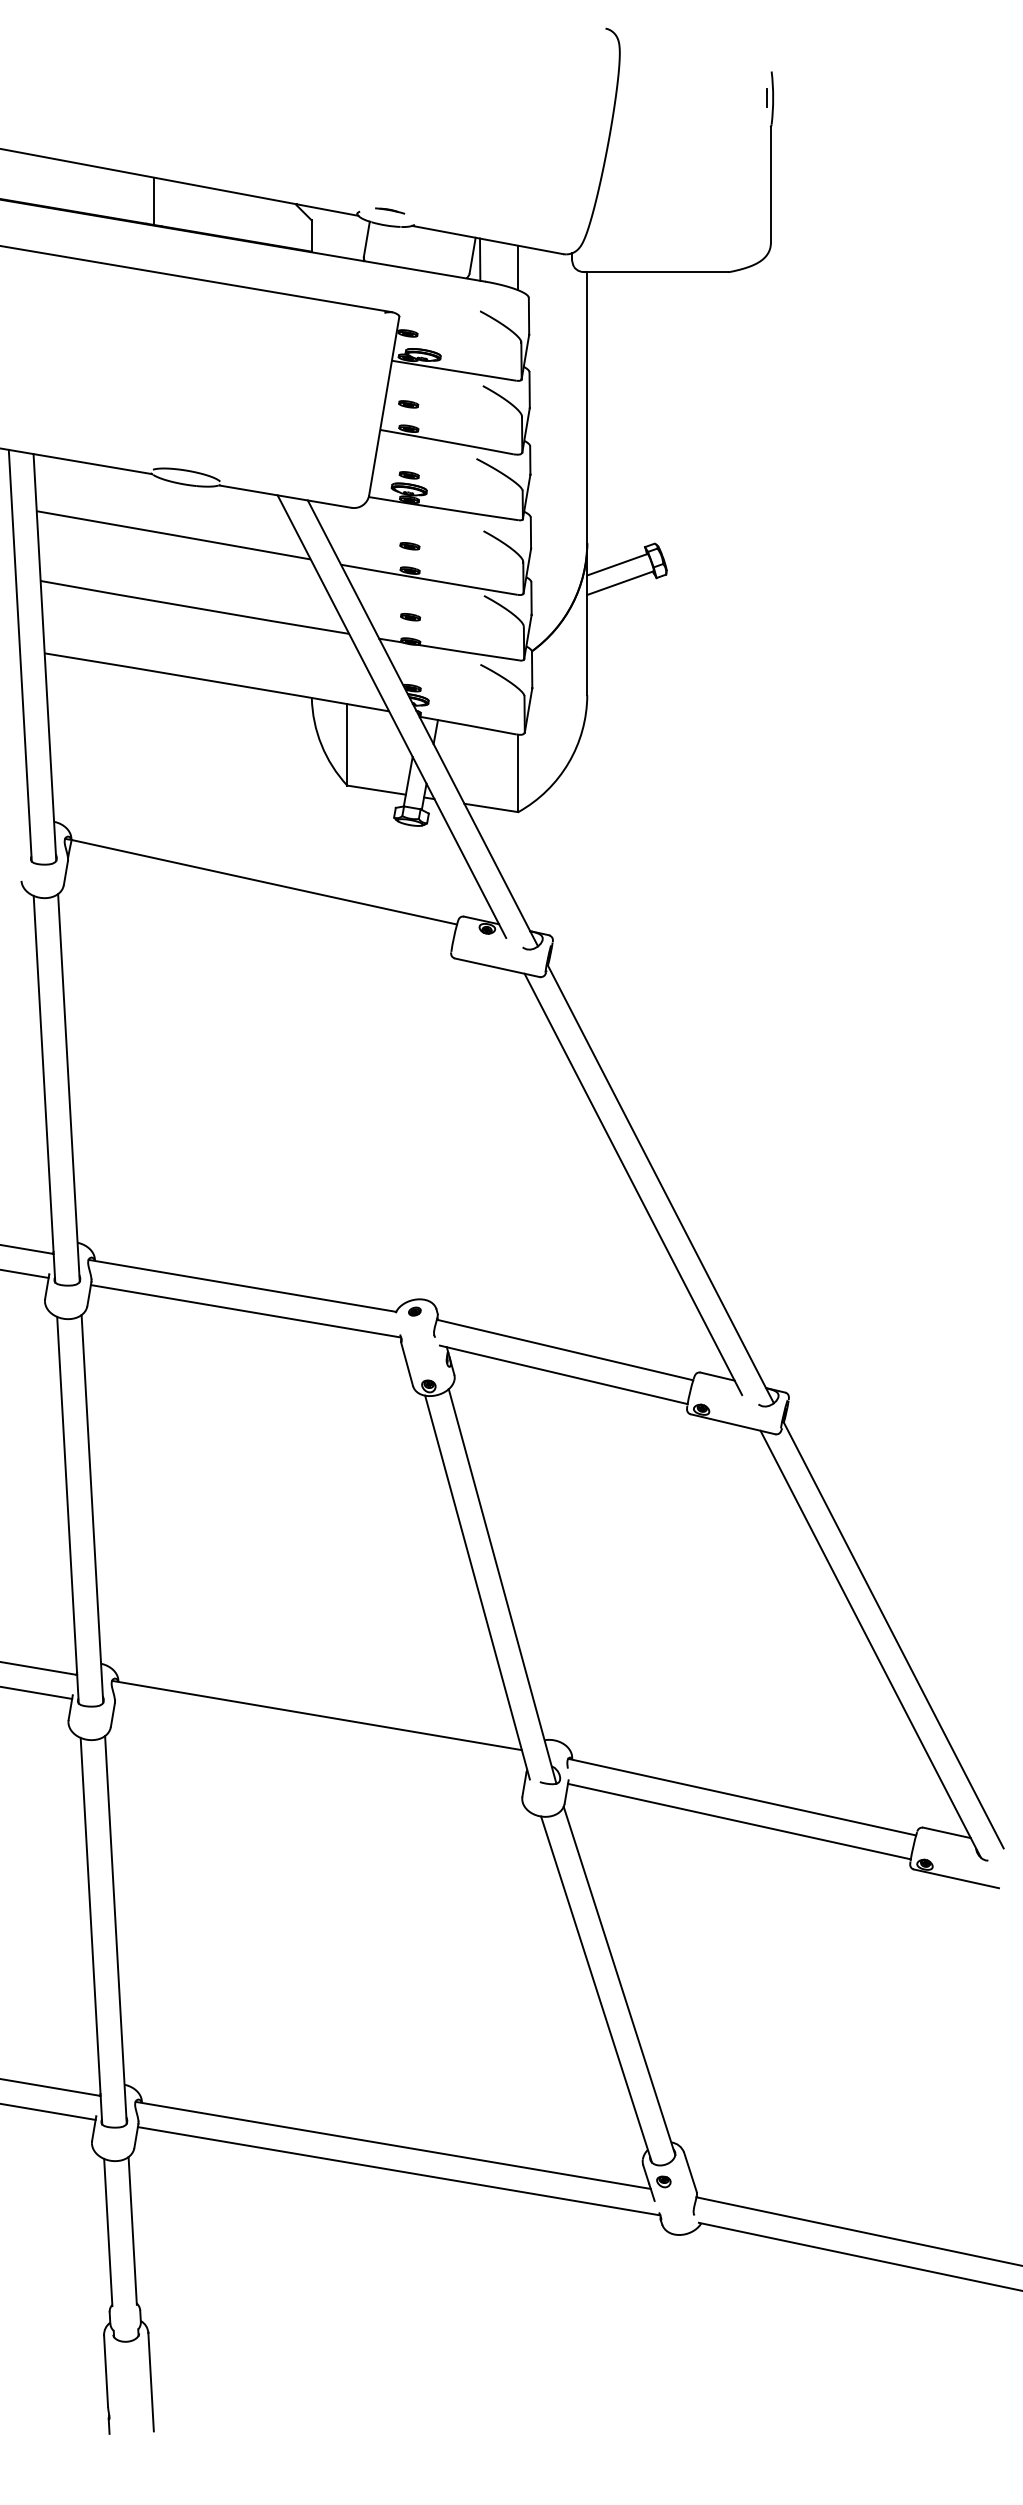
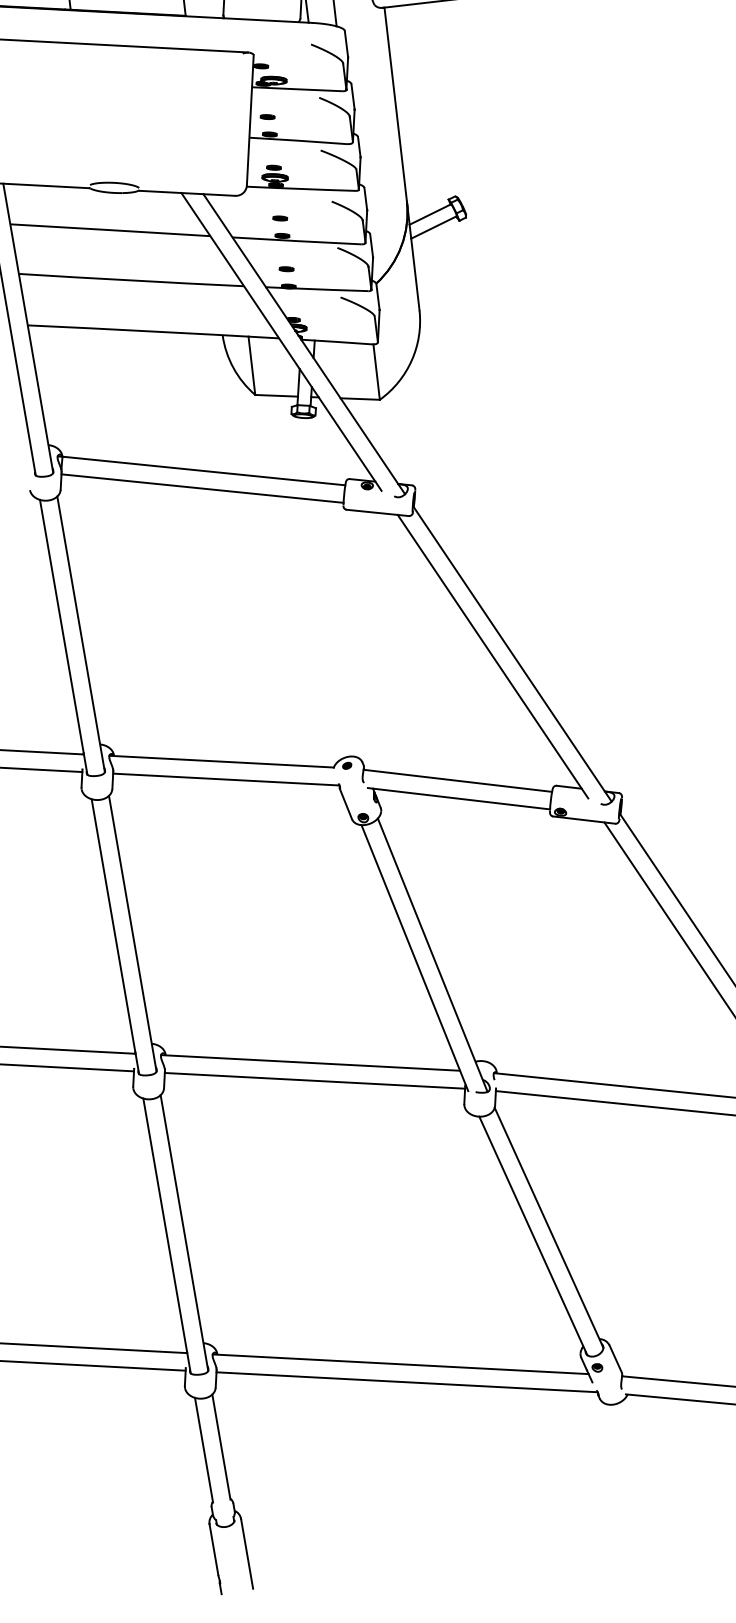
line: (259, 906) -> (202, 488), added
line: (319, 1740) -> (314, 1080), added

